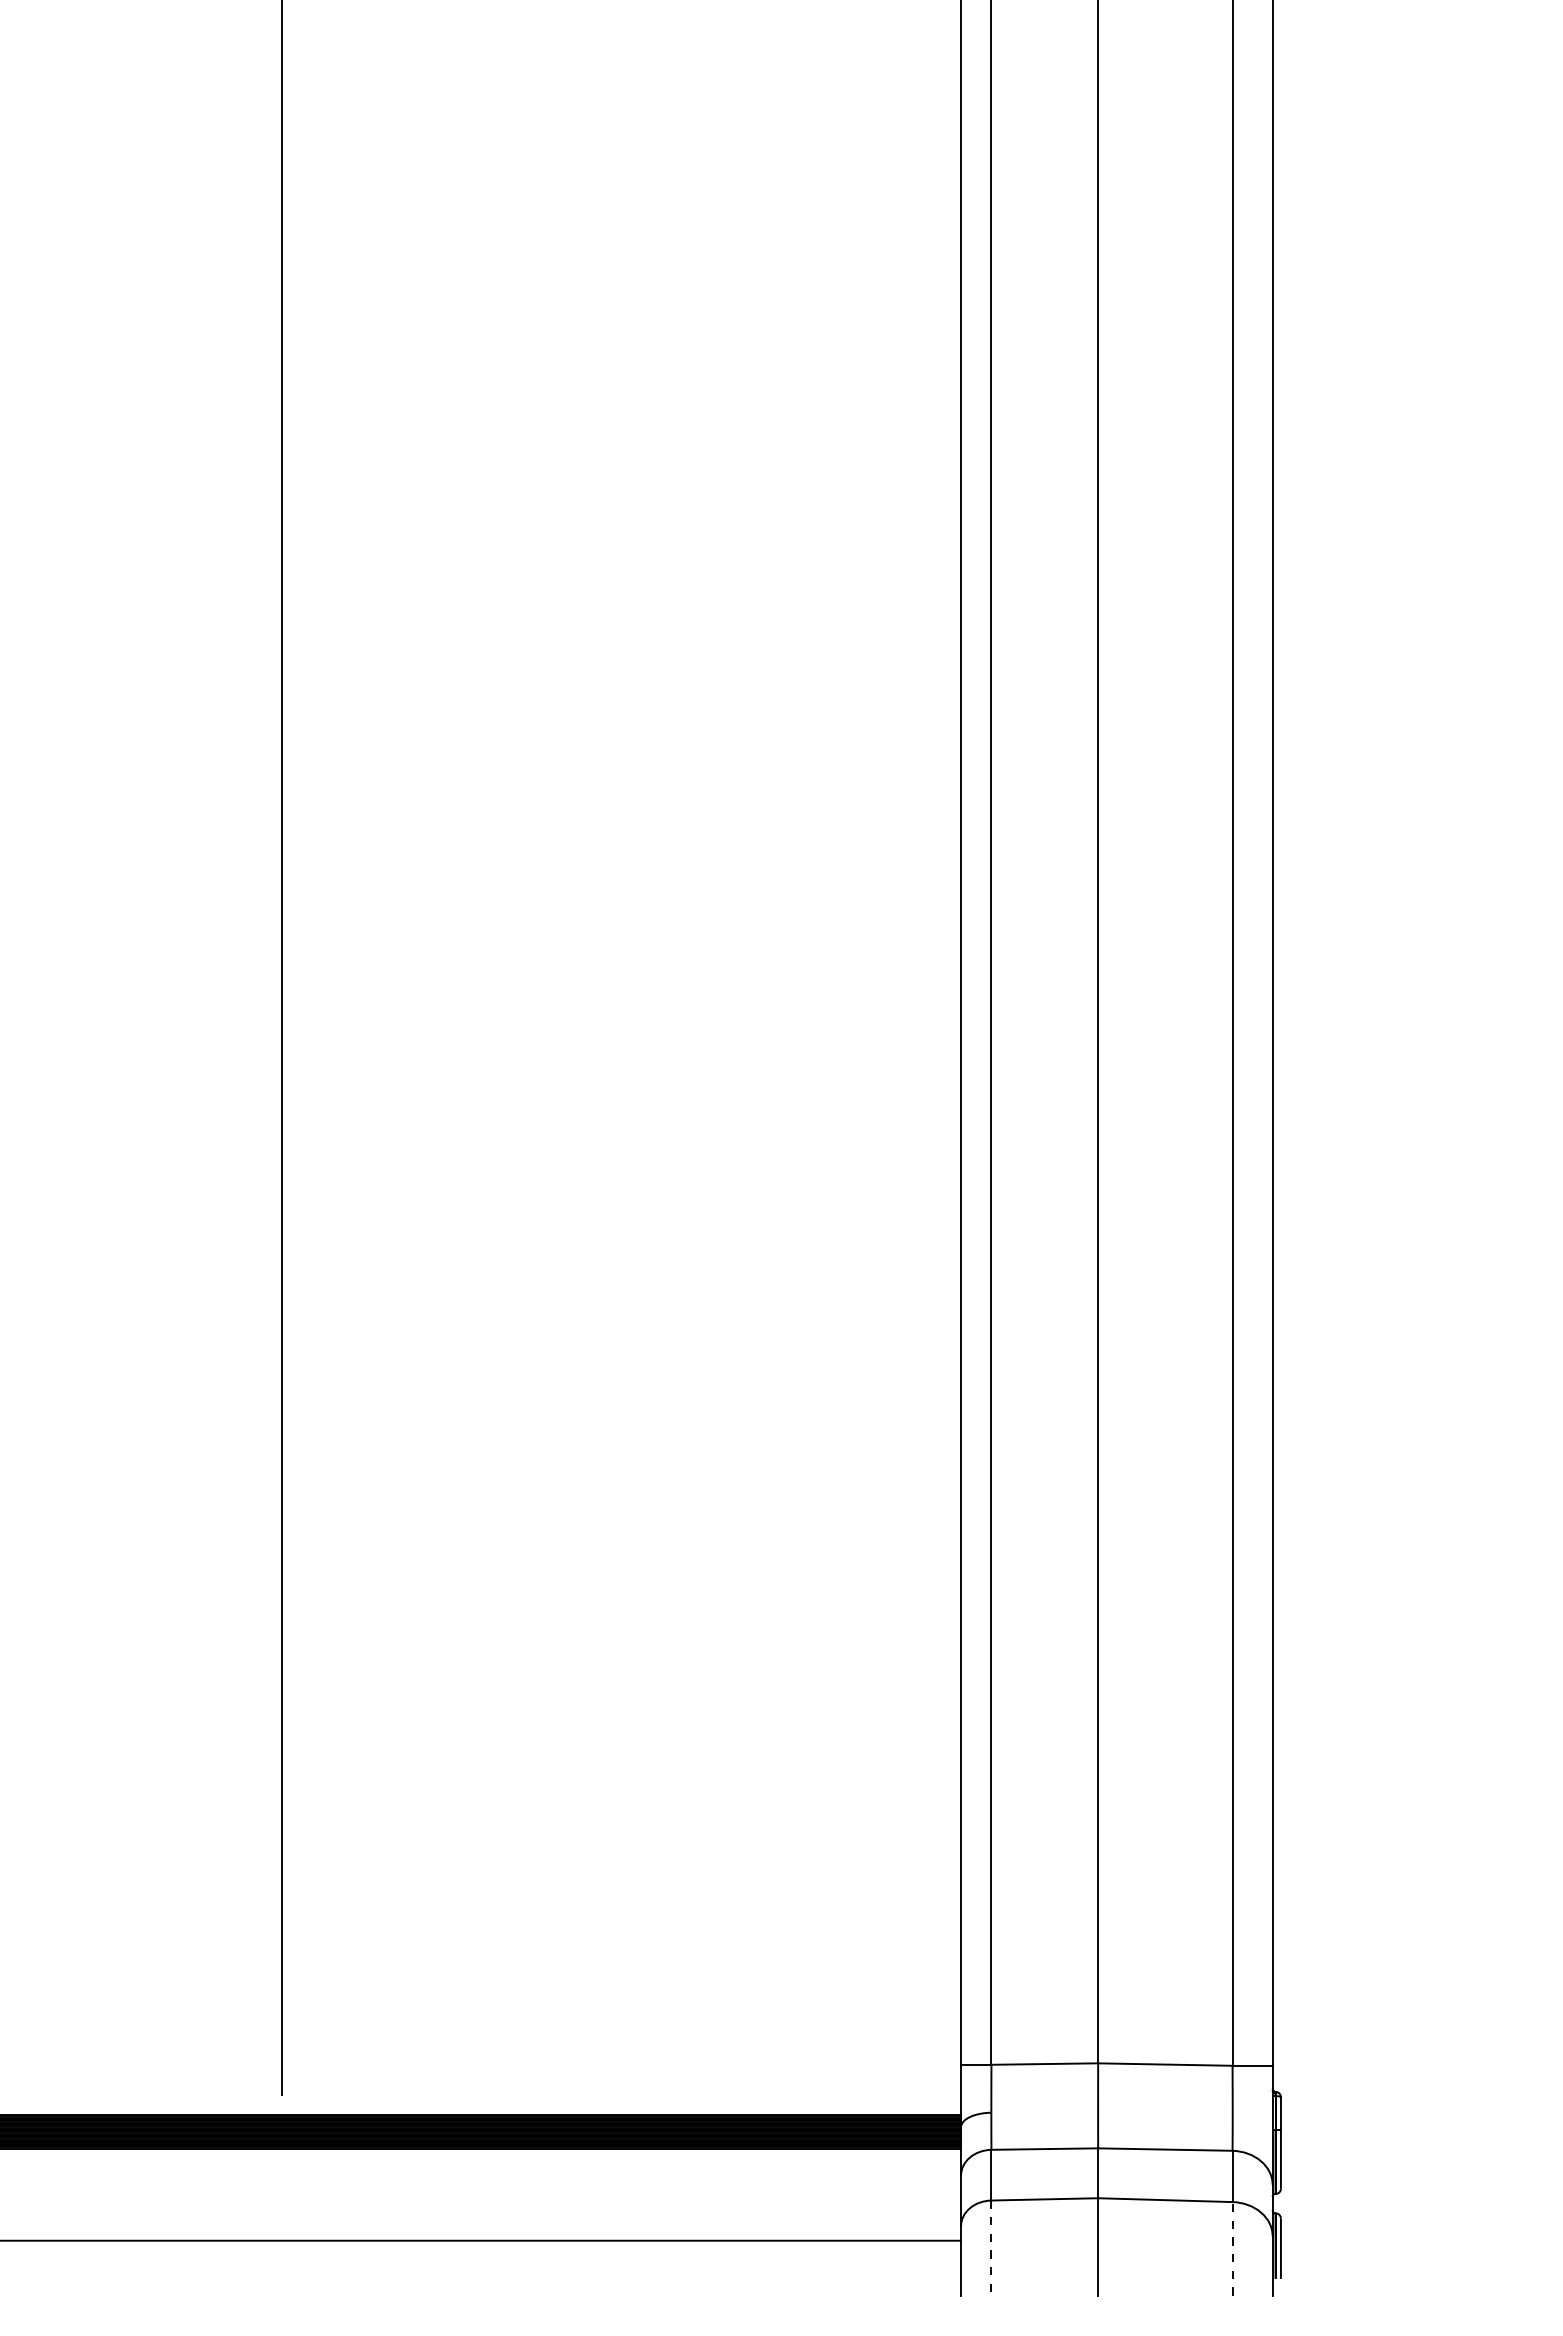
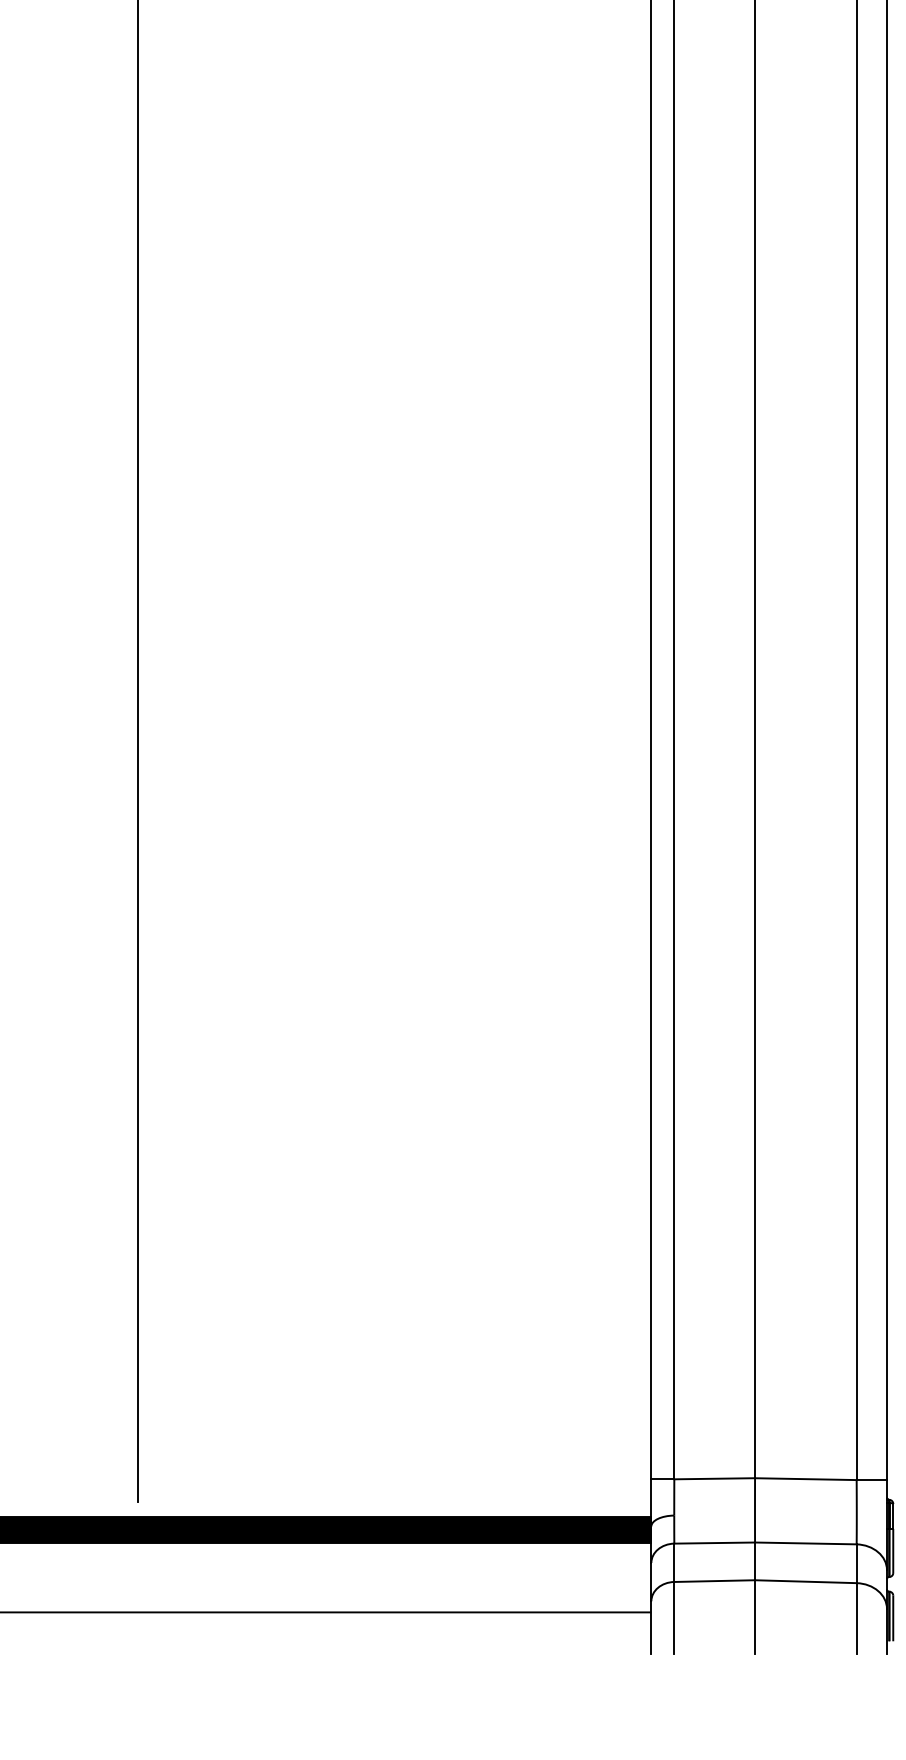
line: (991, 2248) -> (674, 1618), dashed -> solid
line: (1232, 2248) -> (856, 1618), dashed -> solid

